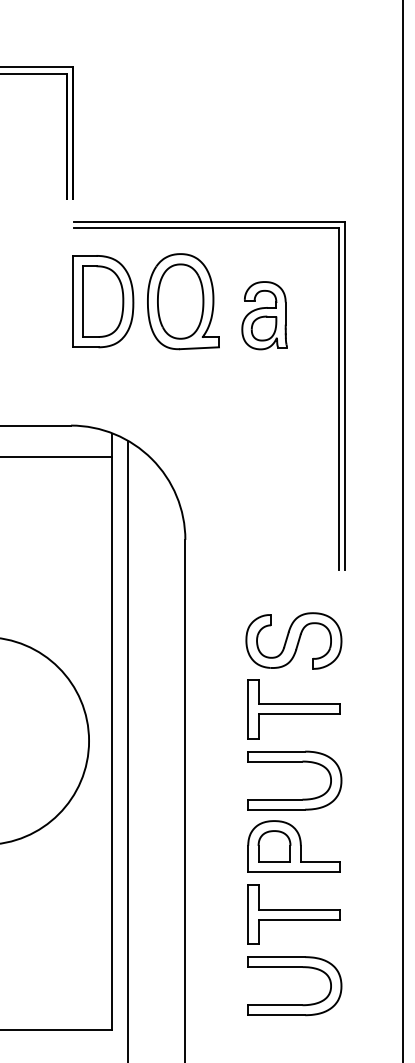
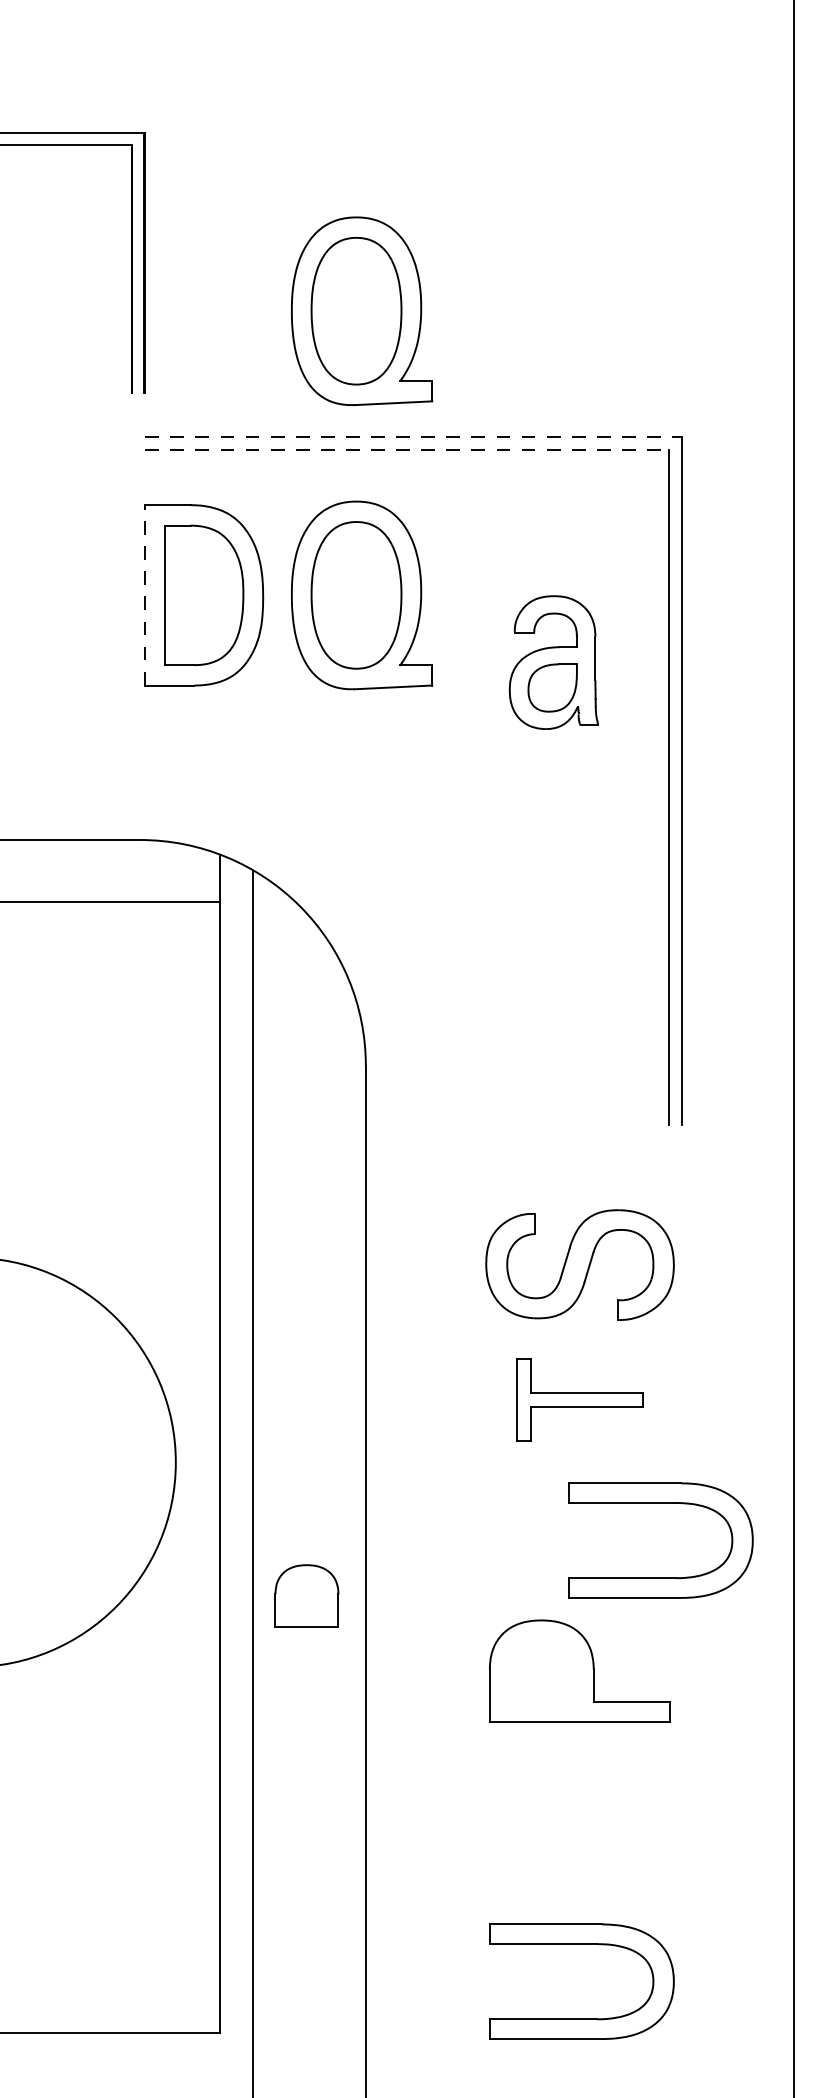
part: (183, 157) -> (362, 310), added
line: (209, 221) -> (413, 437), solid -> dashed
line: (206, 227) -> (407, 449), solid -> dashed
line: (73, 301) -> (145, 595), solid -> dashed
part: (264, 315) -> (553, 662), moved
part: (293, 709) -> (579, 1400), size x0.7
part: (294, 762) -> (660, 1504), moved
part: (274, 846) -> (306, 1595), moved
part: (293, 914) -> (579, 1804), removed
part: (294, 1004) -> (581, 2017), moved

